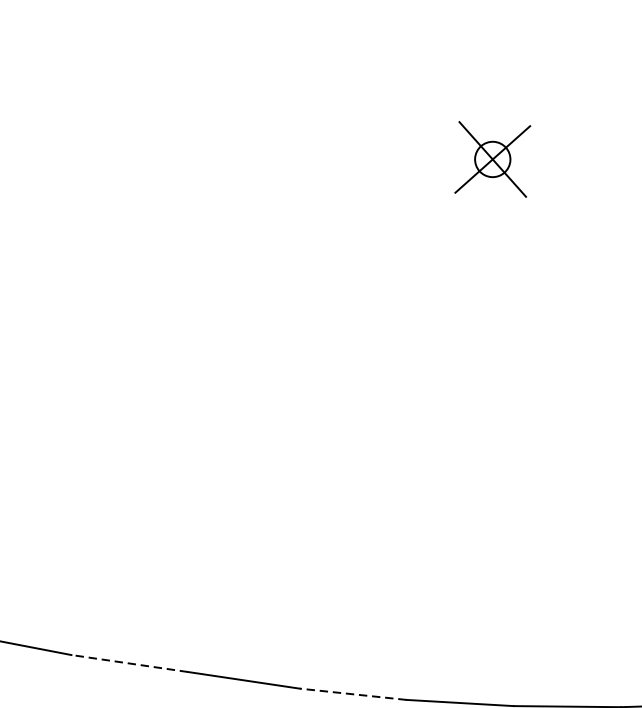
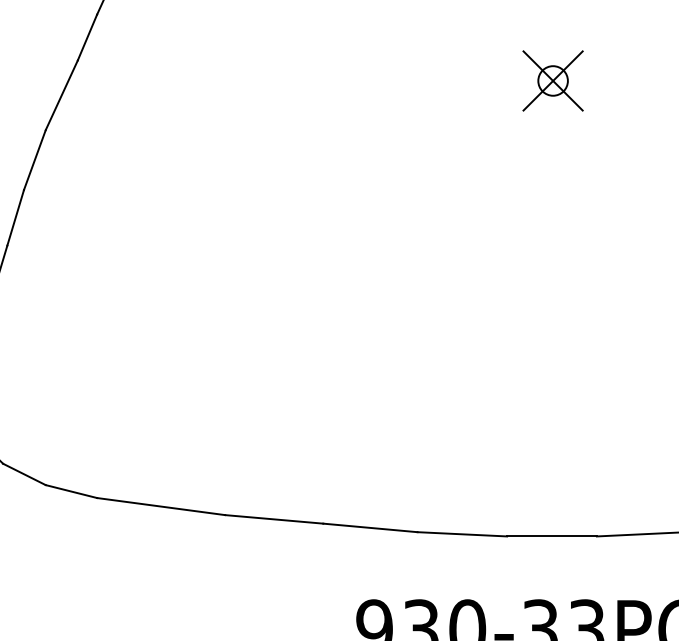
line: (128, 663) -> (273, 519), dashed -> solid
line: (353, 694) -> (462, 534), dashed -> solid

